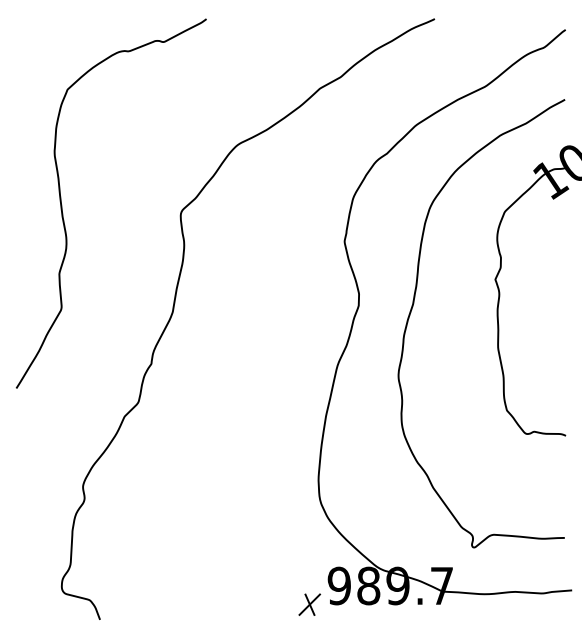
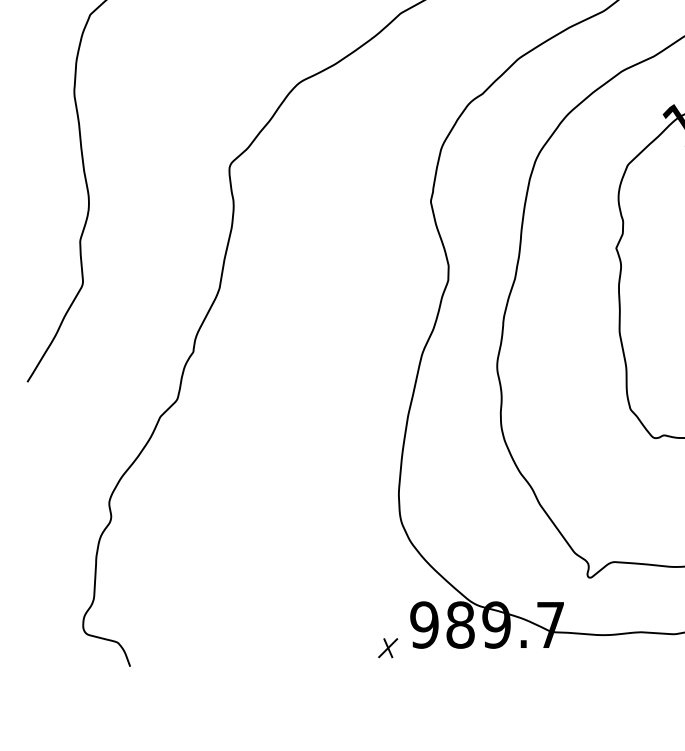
part: (309, 604) -> (387, 647), size x0.71

